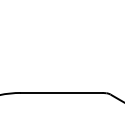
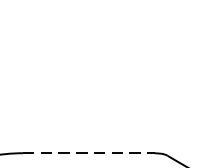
line: (61, 92) -> (88, 152), solid -> dashed

